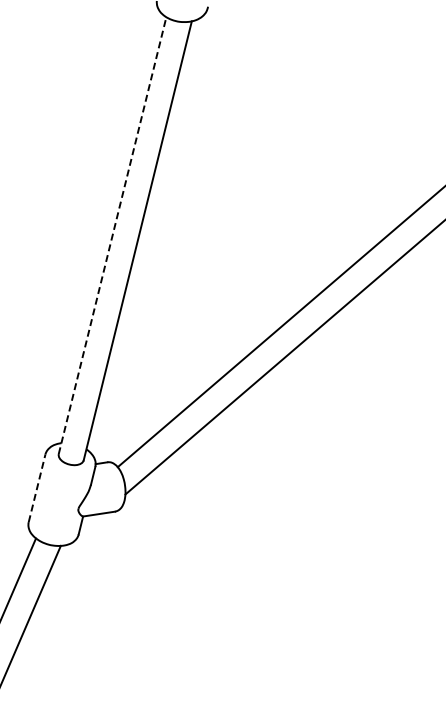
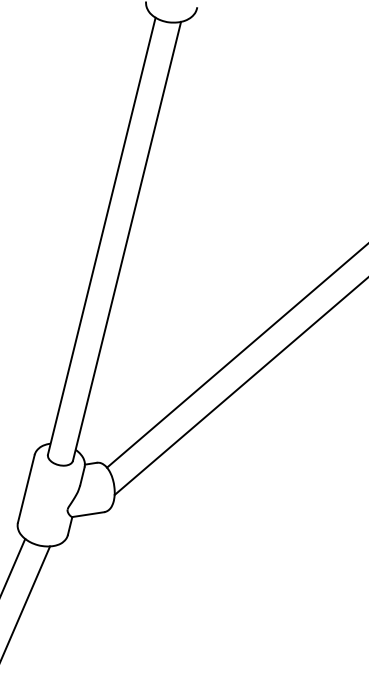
line: (112, 235) -> (101, 236), dashed -> solid
line: (37, 488) -> (26, 489), dashed -> solid

